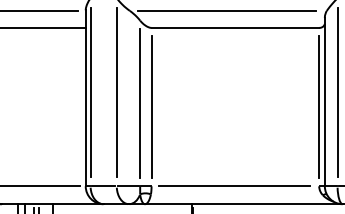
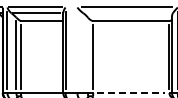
line: (226, 11) -> (127, 13), removed
line: (116, 90) -> (77, 49), removed
line: (141, 103) -> (88, 55), removed
line: (235, 187) -> (131, 93), solid -> dashed

